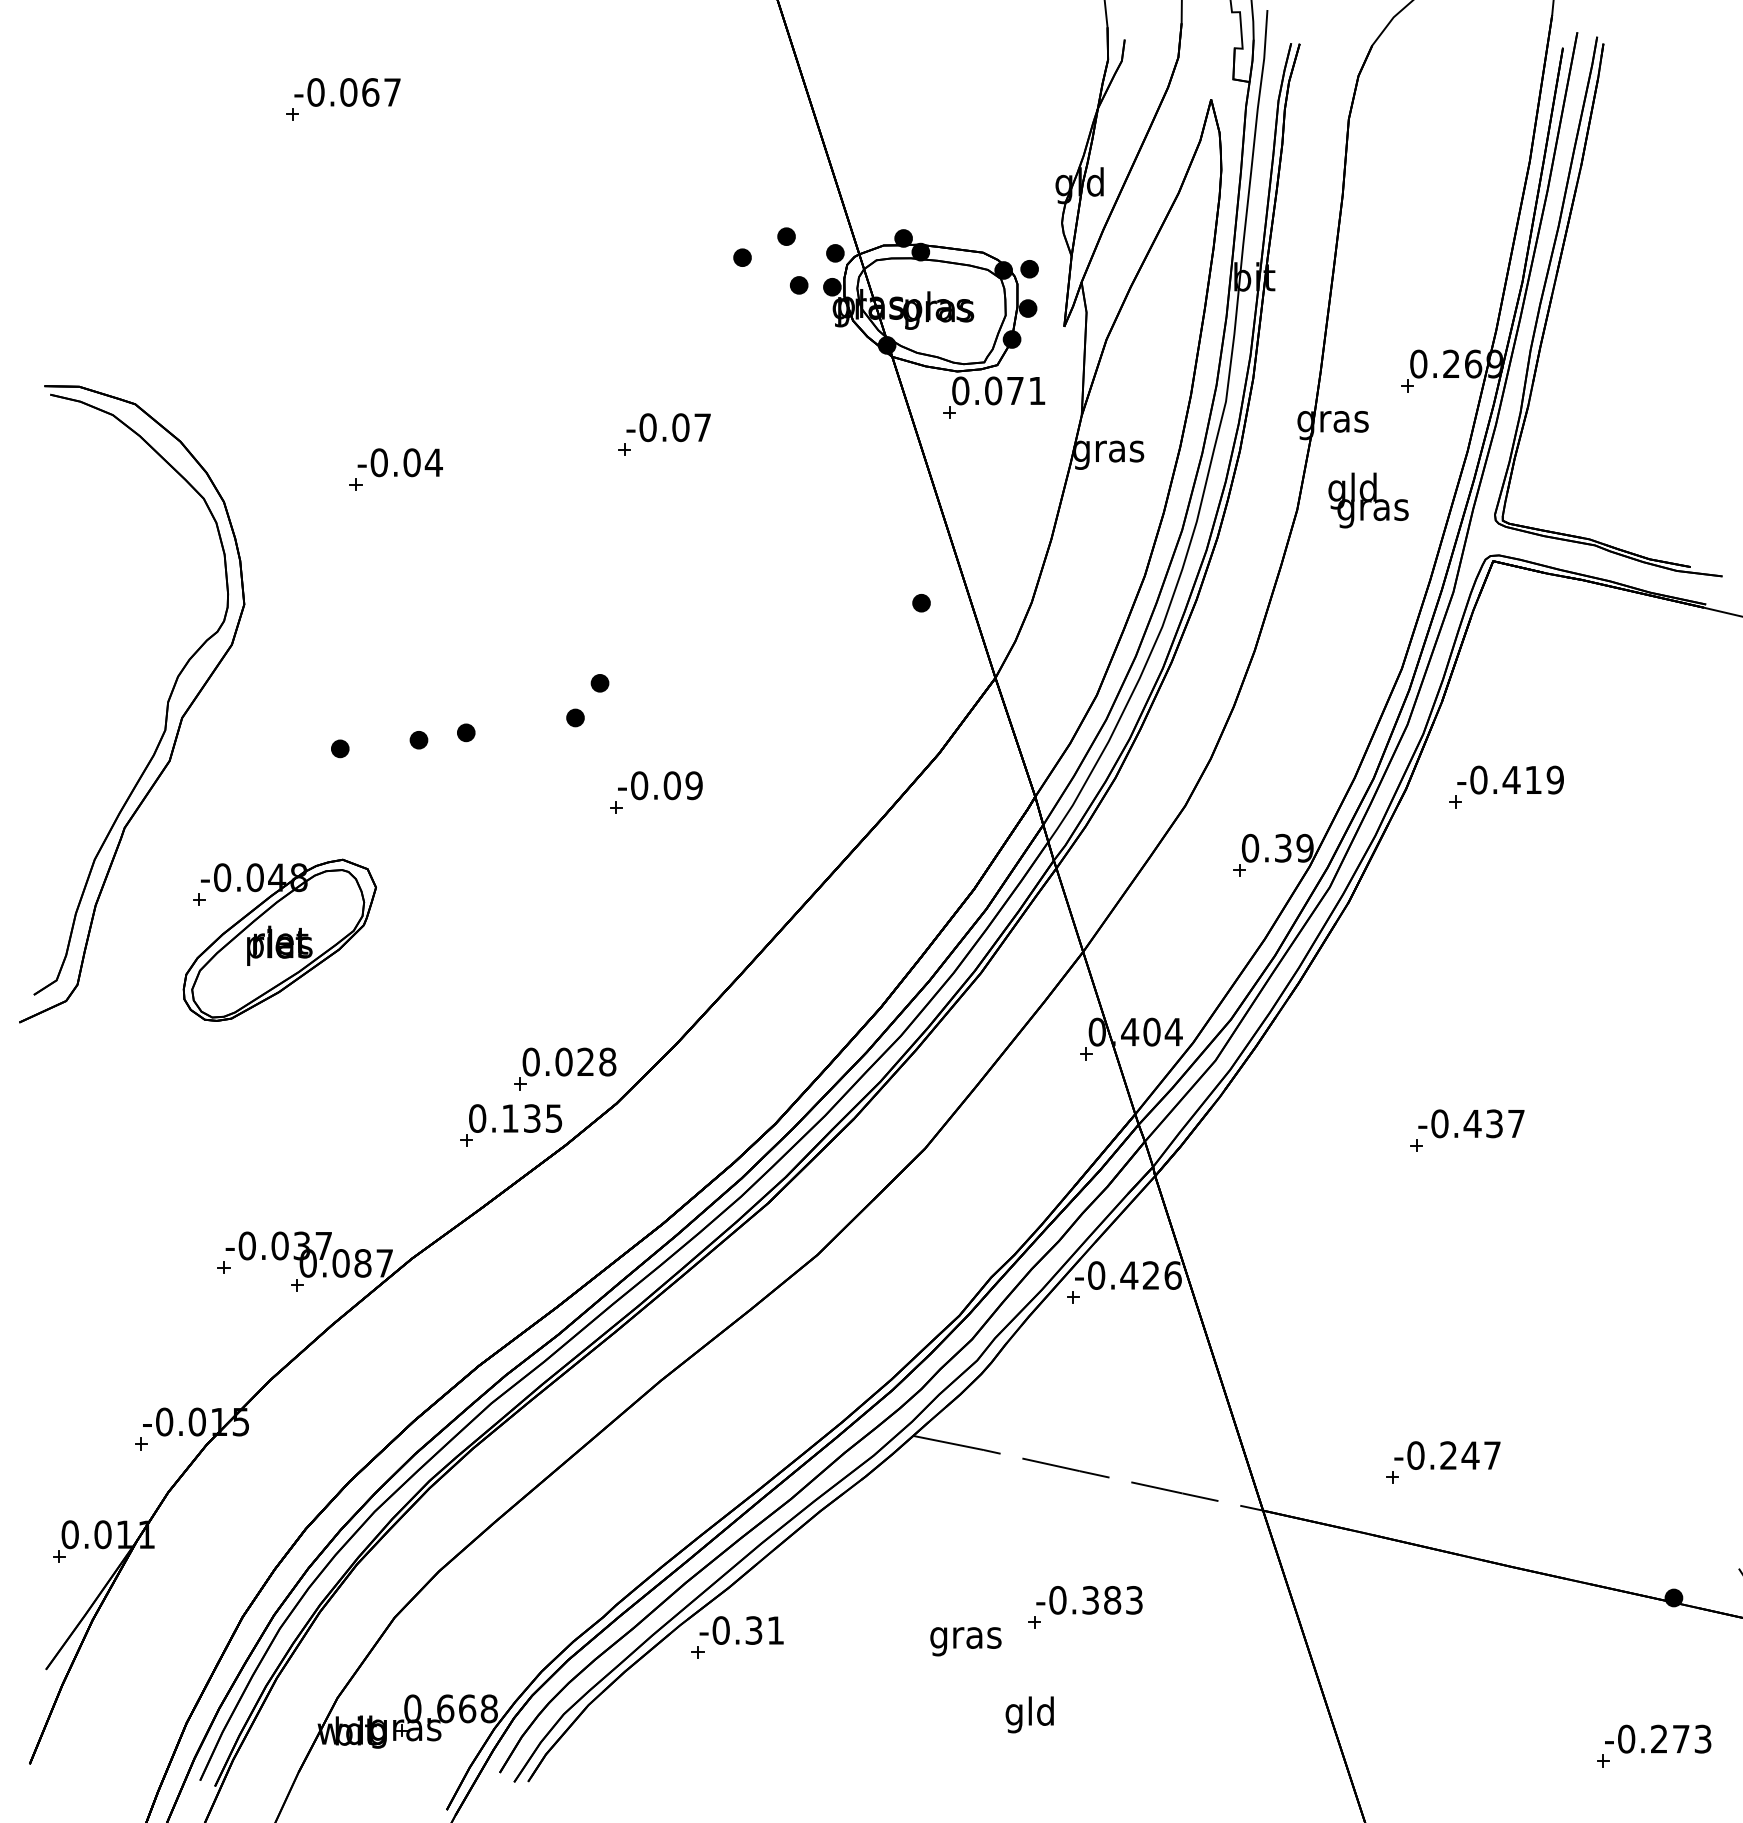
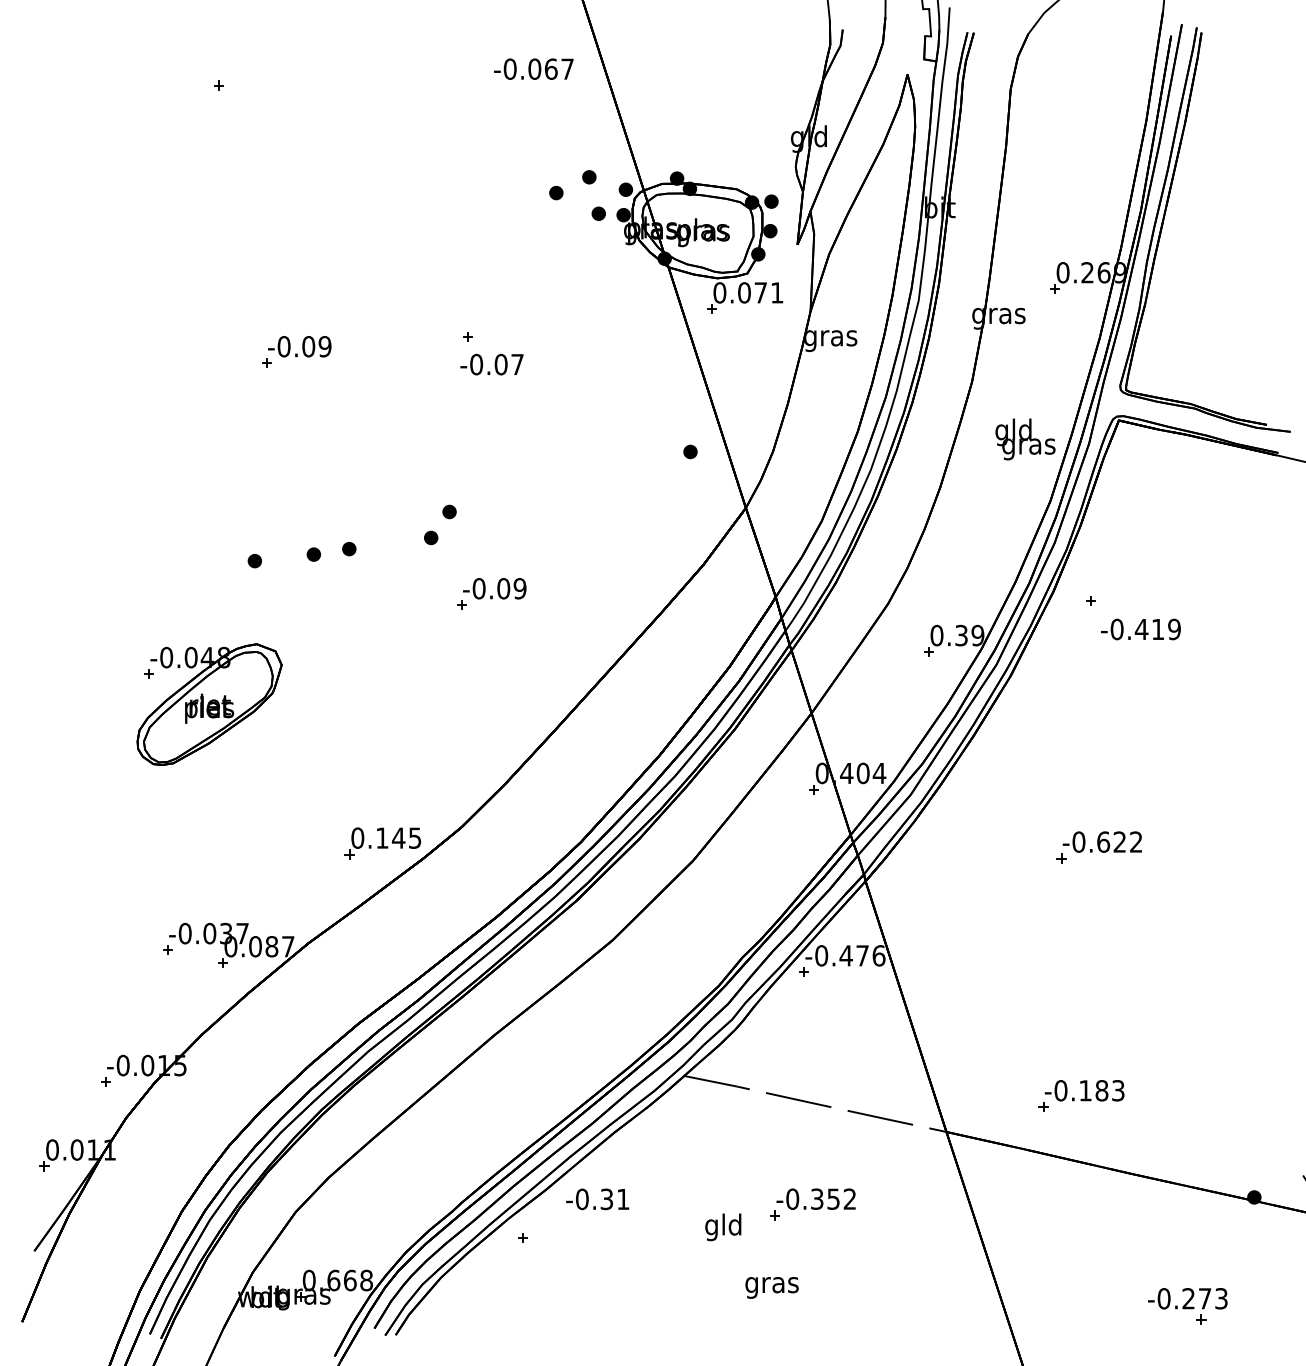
text: (347, 92) -> (533, 69), moved
text: (668, 427) -> (491, 364), moved
text: (433, 462) -> (324, 346), -0.04 -> -0.09
text: (1368, 500) -> (1025, 439), moved
part: (166, 705) -> (124, 528), removed
text: (1510, 779) -> (1140, 629), moved
part: (565, 1068) -> (423, 800), removed
text: (532, 1118) -> (398, 838), 0.135 -> 0.145
text: (1493, 1123) -> (1119, 841), -0.437 -> -0.622
text: (1150, 1275) -> (862, 955), -0.426 -> -0.476
text: (1470, 1455) -> (1101, 1090), -0.247 -> -0.183
text: (1123, 1600) -> (841, 1199), -0.383 -> -0.352
text: (741, 1630) -> (597, 1199), moved
text: (965, 1637) -> (723, 1227), gras -> gld
text: (1030, 1714) -> (772, 1284), gld -> gras
text: (1658, 1738) -> (1188, 1298), moved

